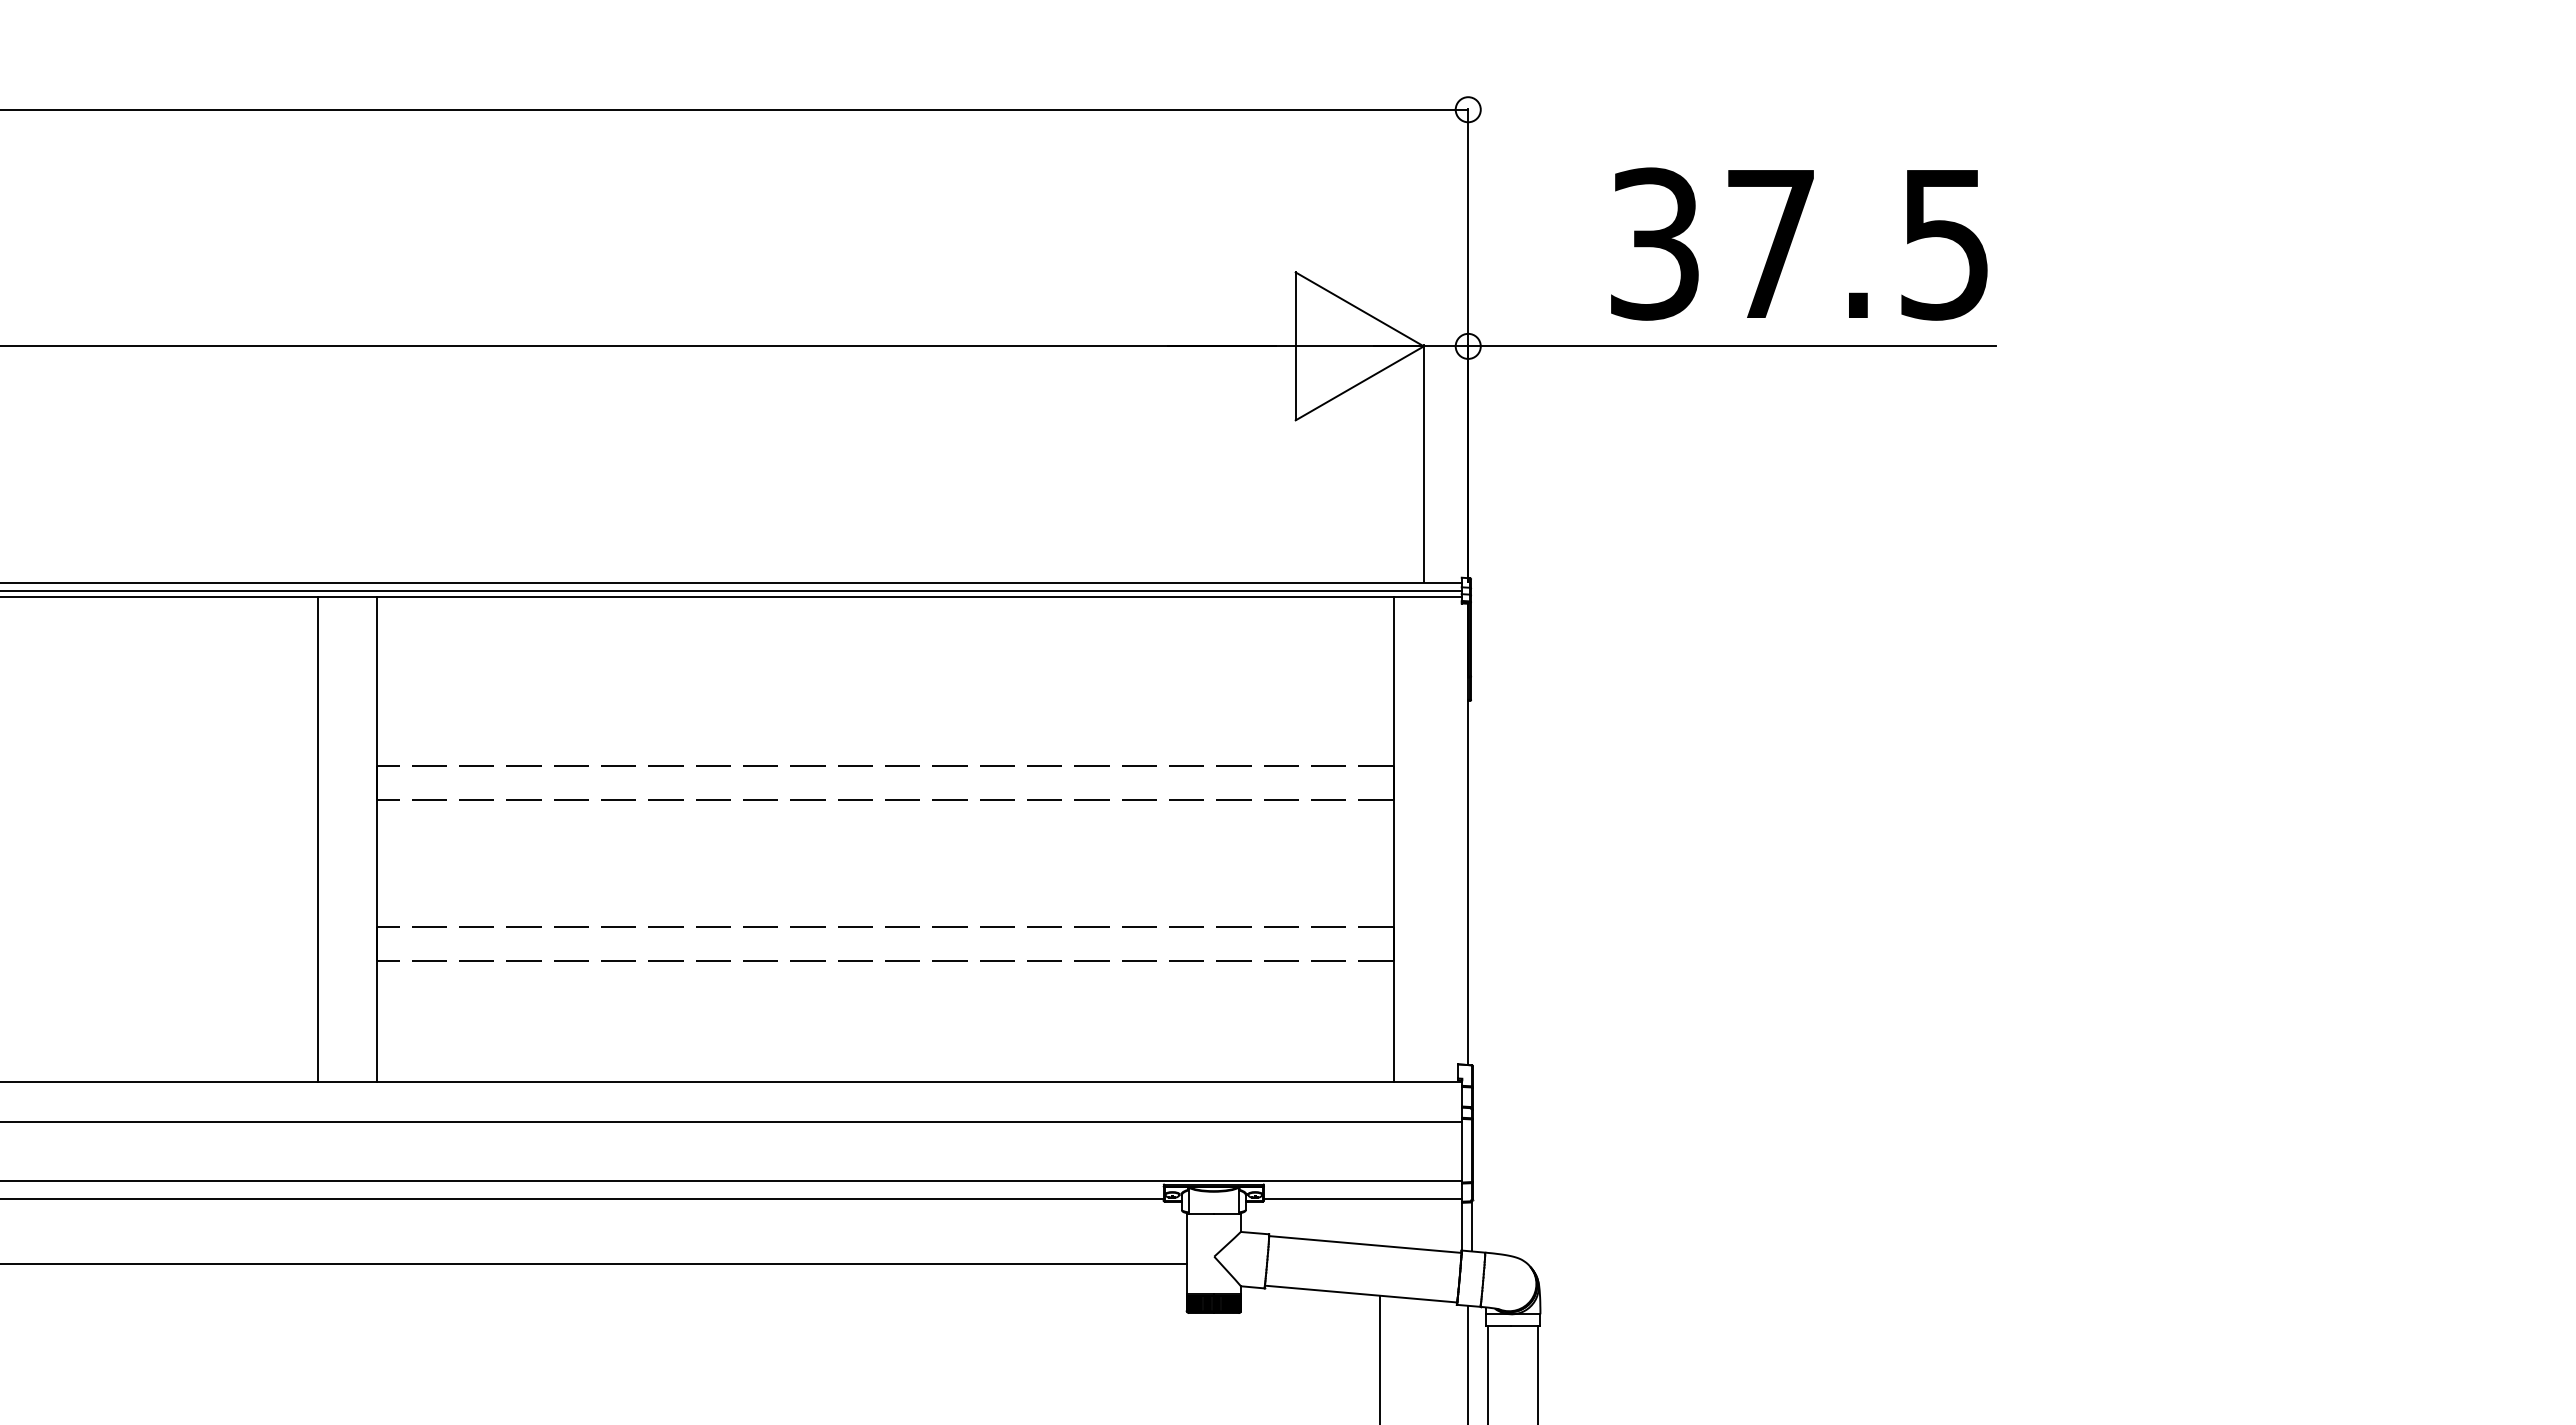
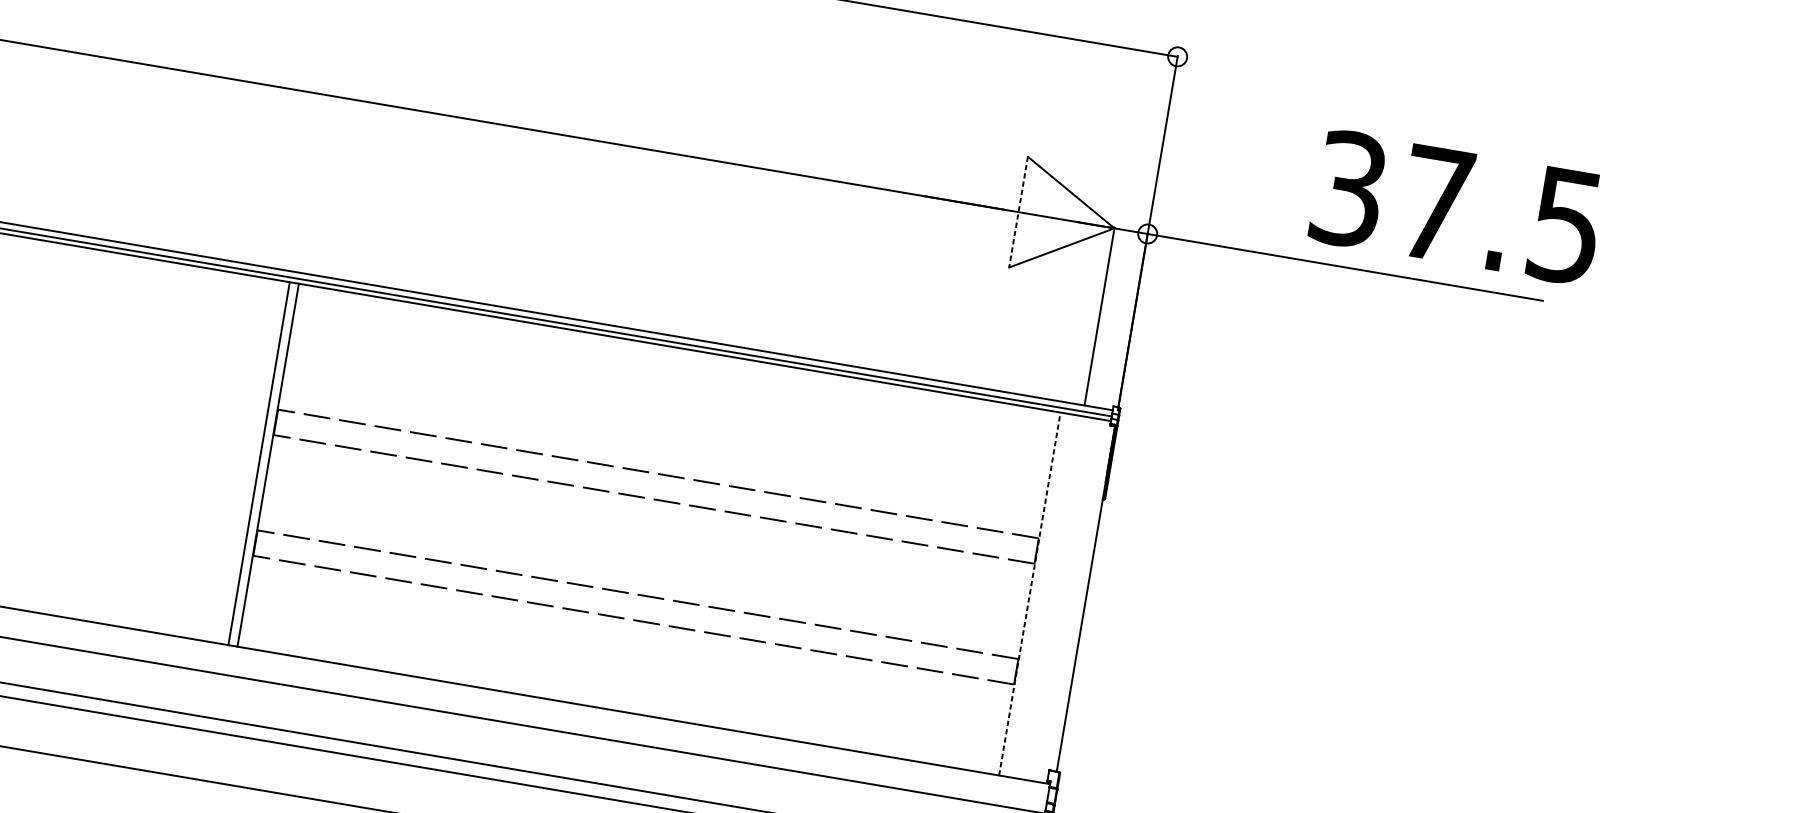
text: (1799, 243) -> (1457, 207), moved
line: (1295, 346) -> (1018, 212), solid -> dashed
line: (317, 839) -> (259, 463), moved
line: (1394, 839) -> (1030, 593), solid -> dashed

